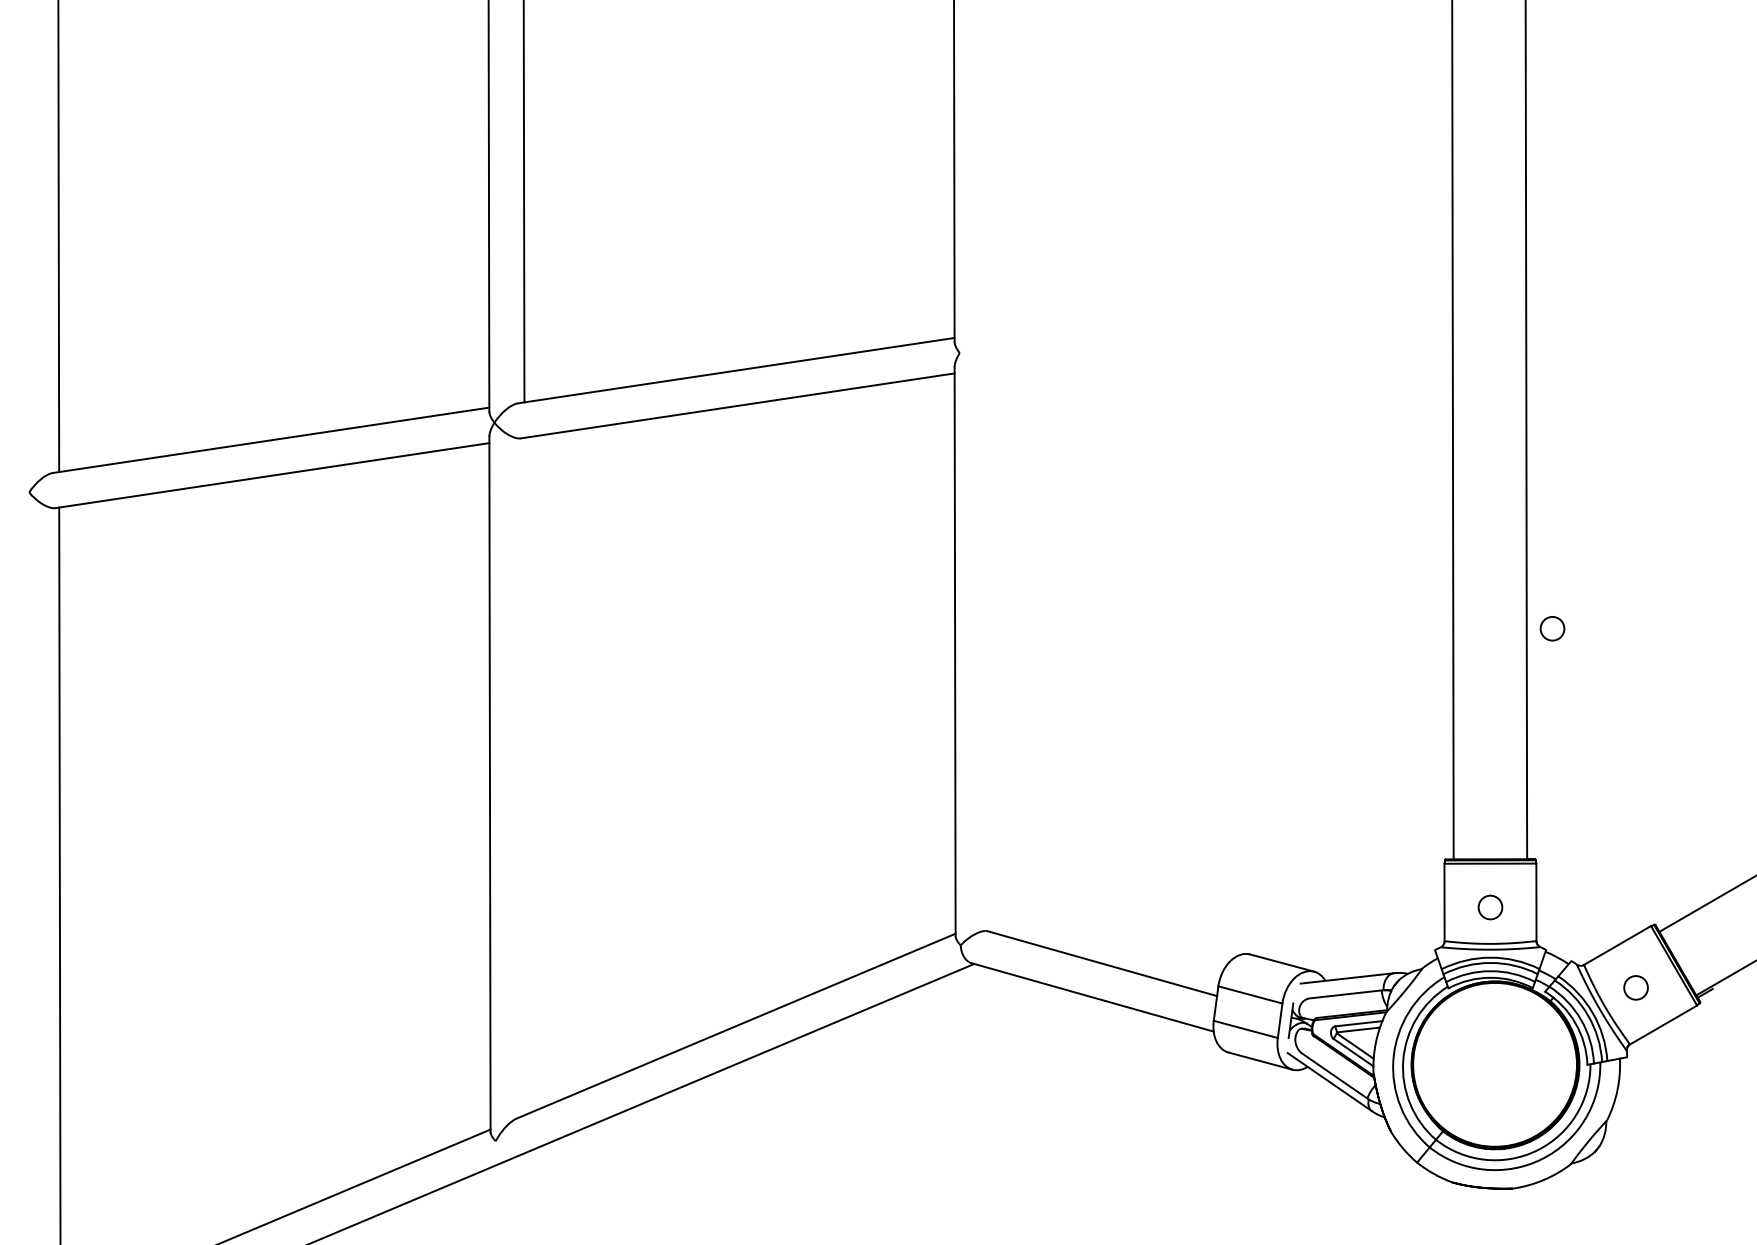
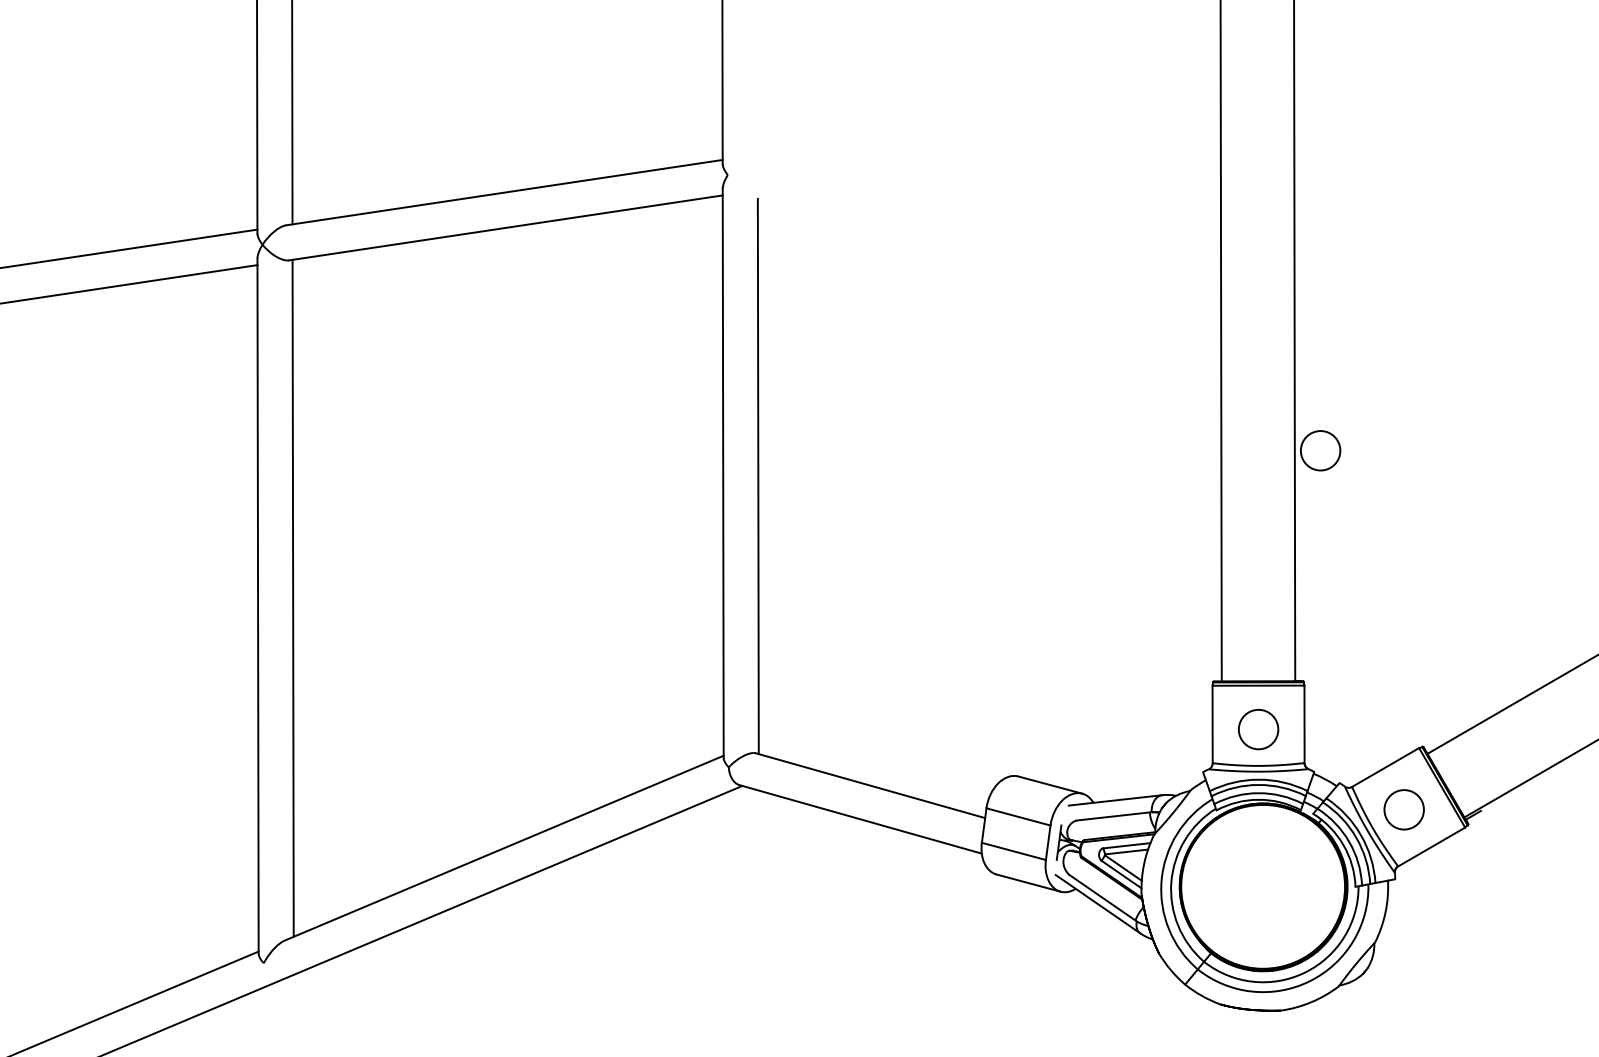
circle: (1552, 628) -> (1320, 450), size x1.67
line: (989, 654) -> (757, 476), added
line: (524, 775) -> (292, 597), added
circle: (1490, 907) -> (1258, 729), size x1.67
circle: (1635, 987) -> (1403, 809), size x1.67

